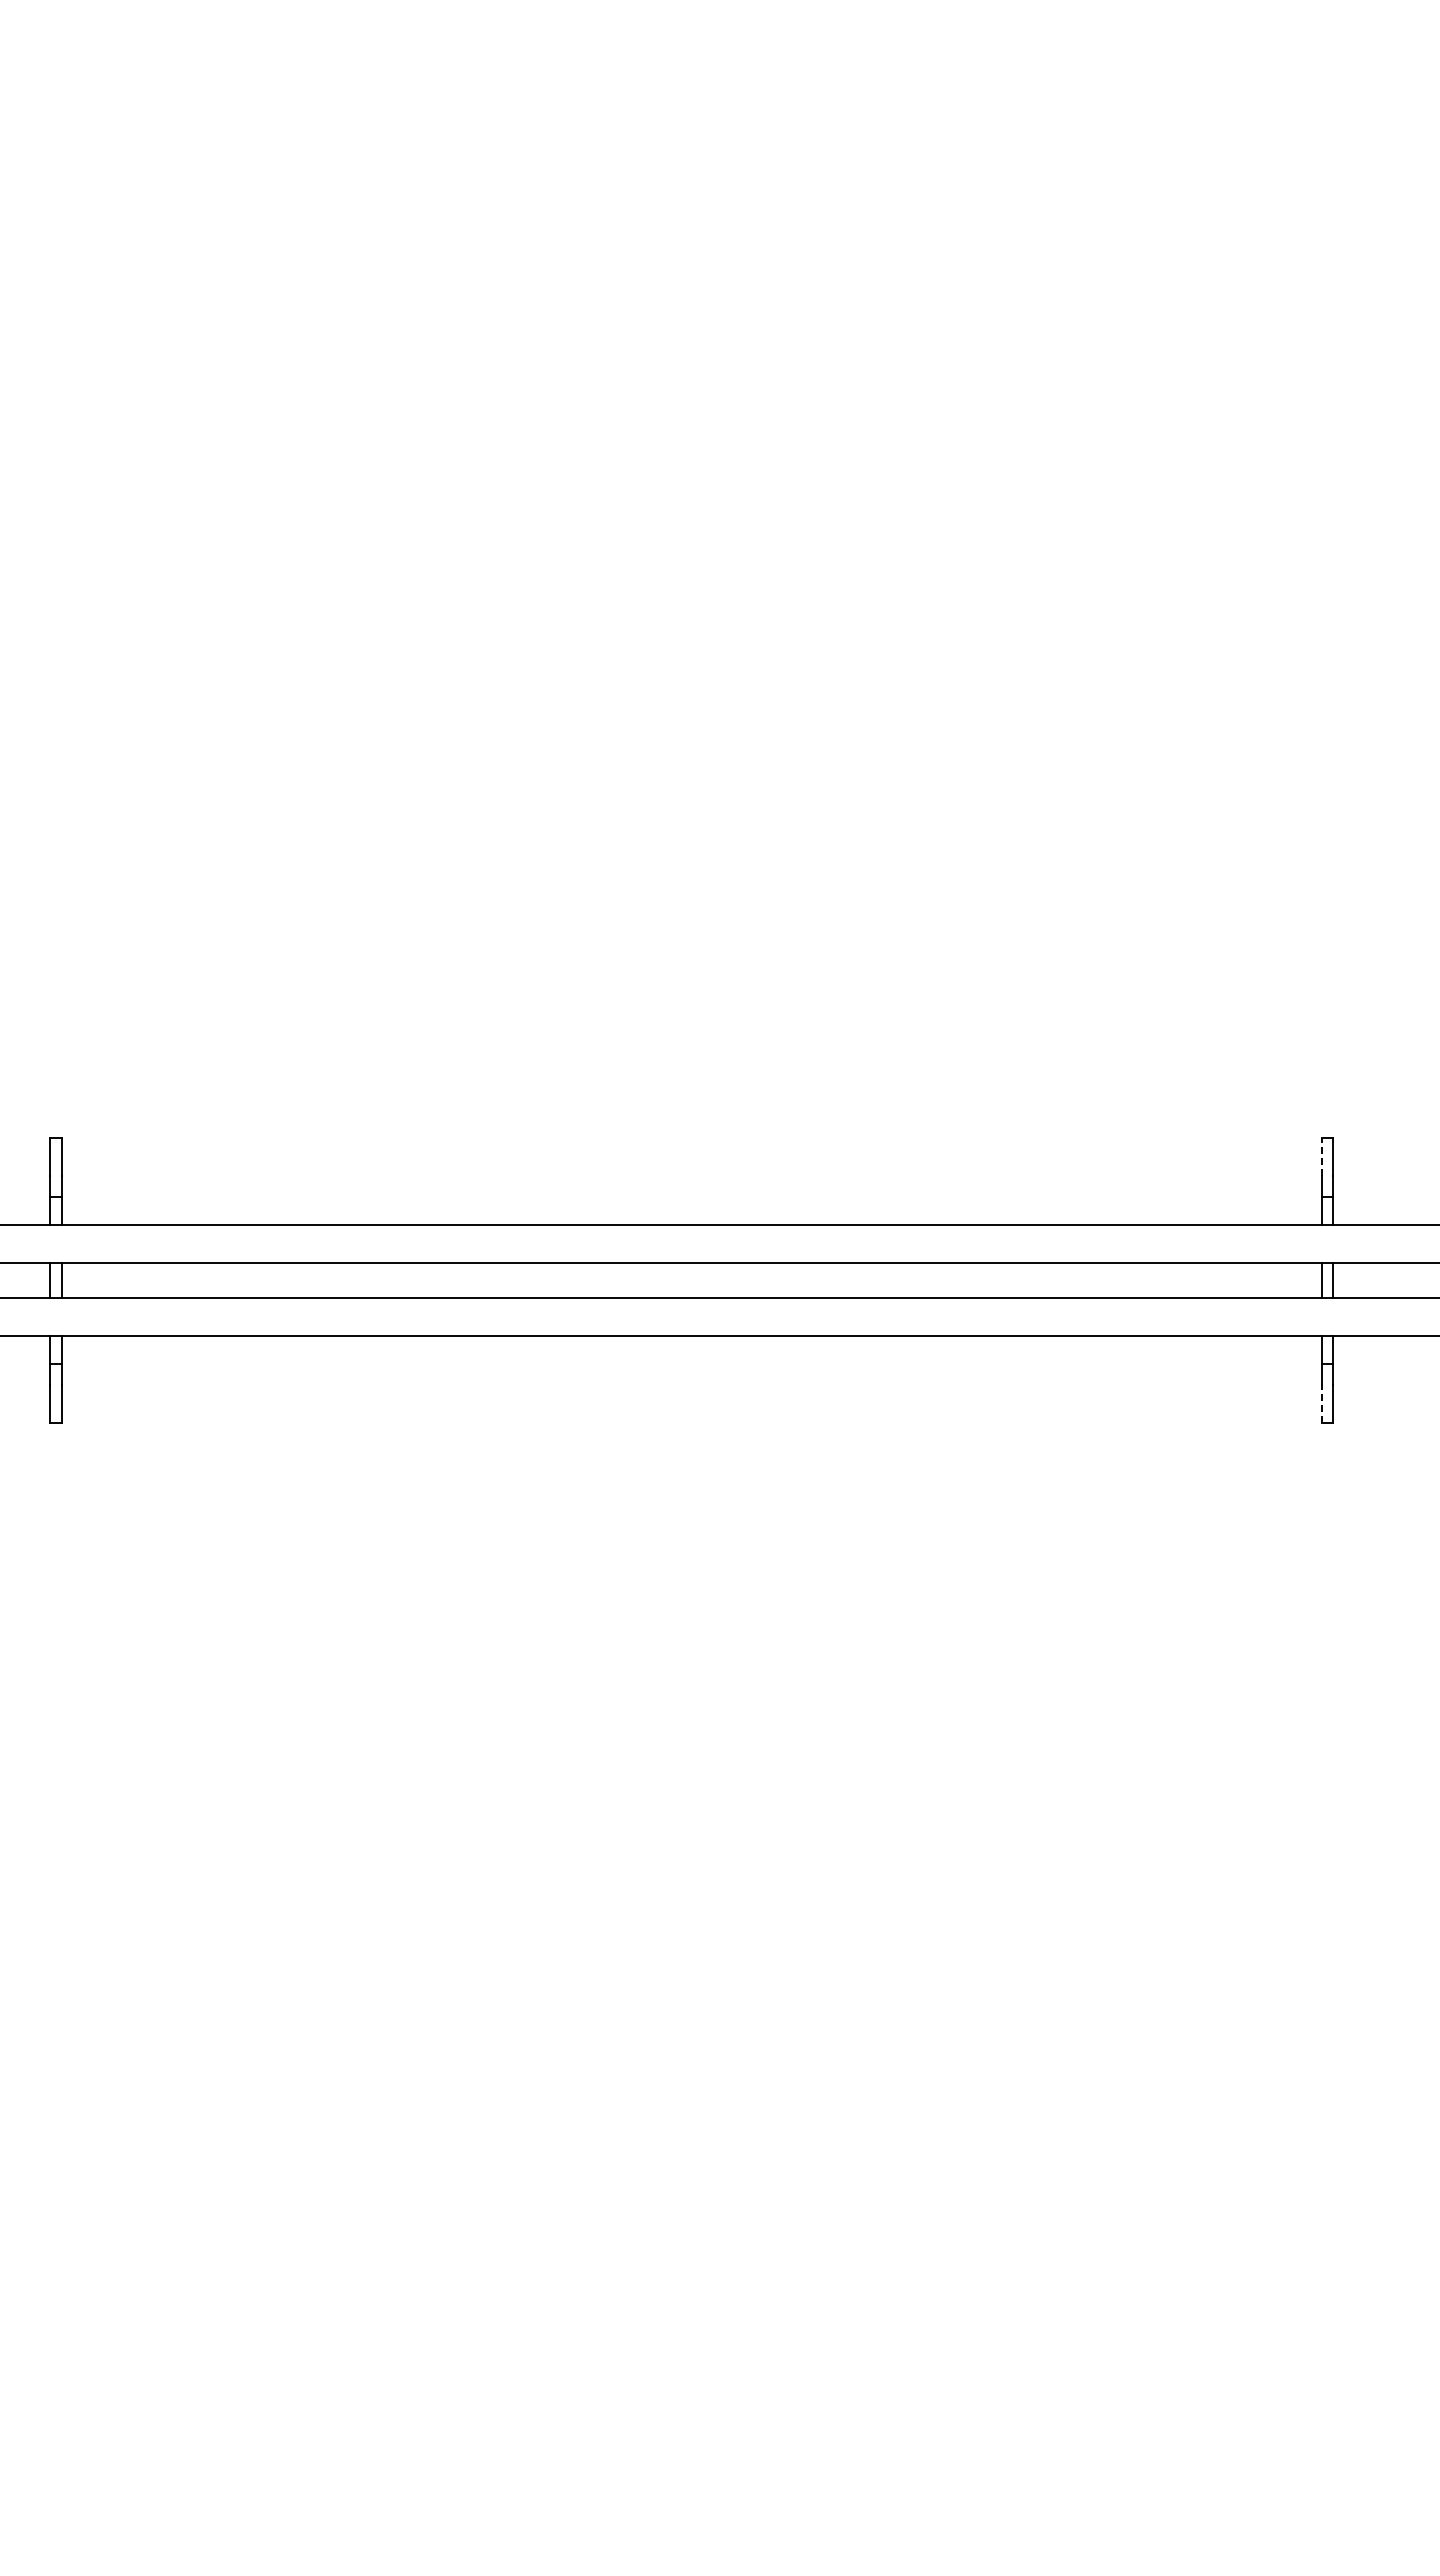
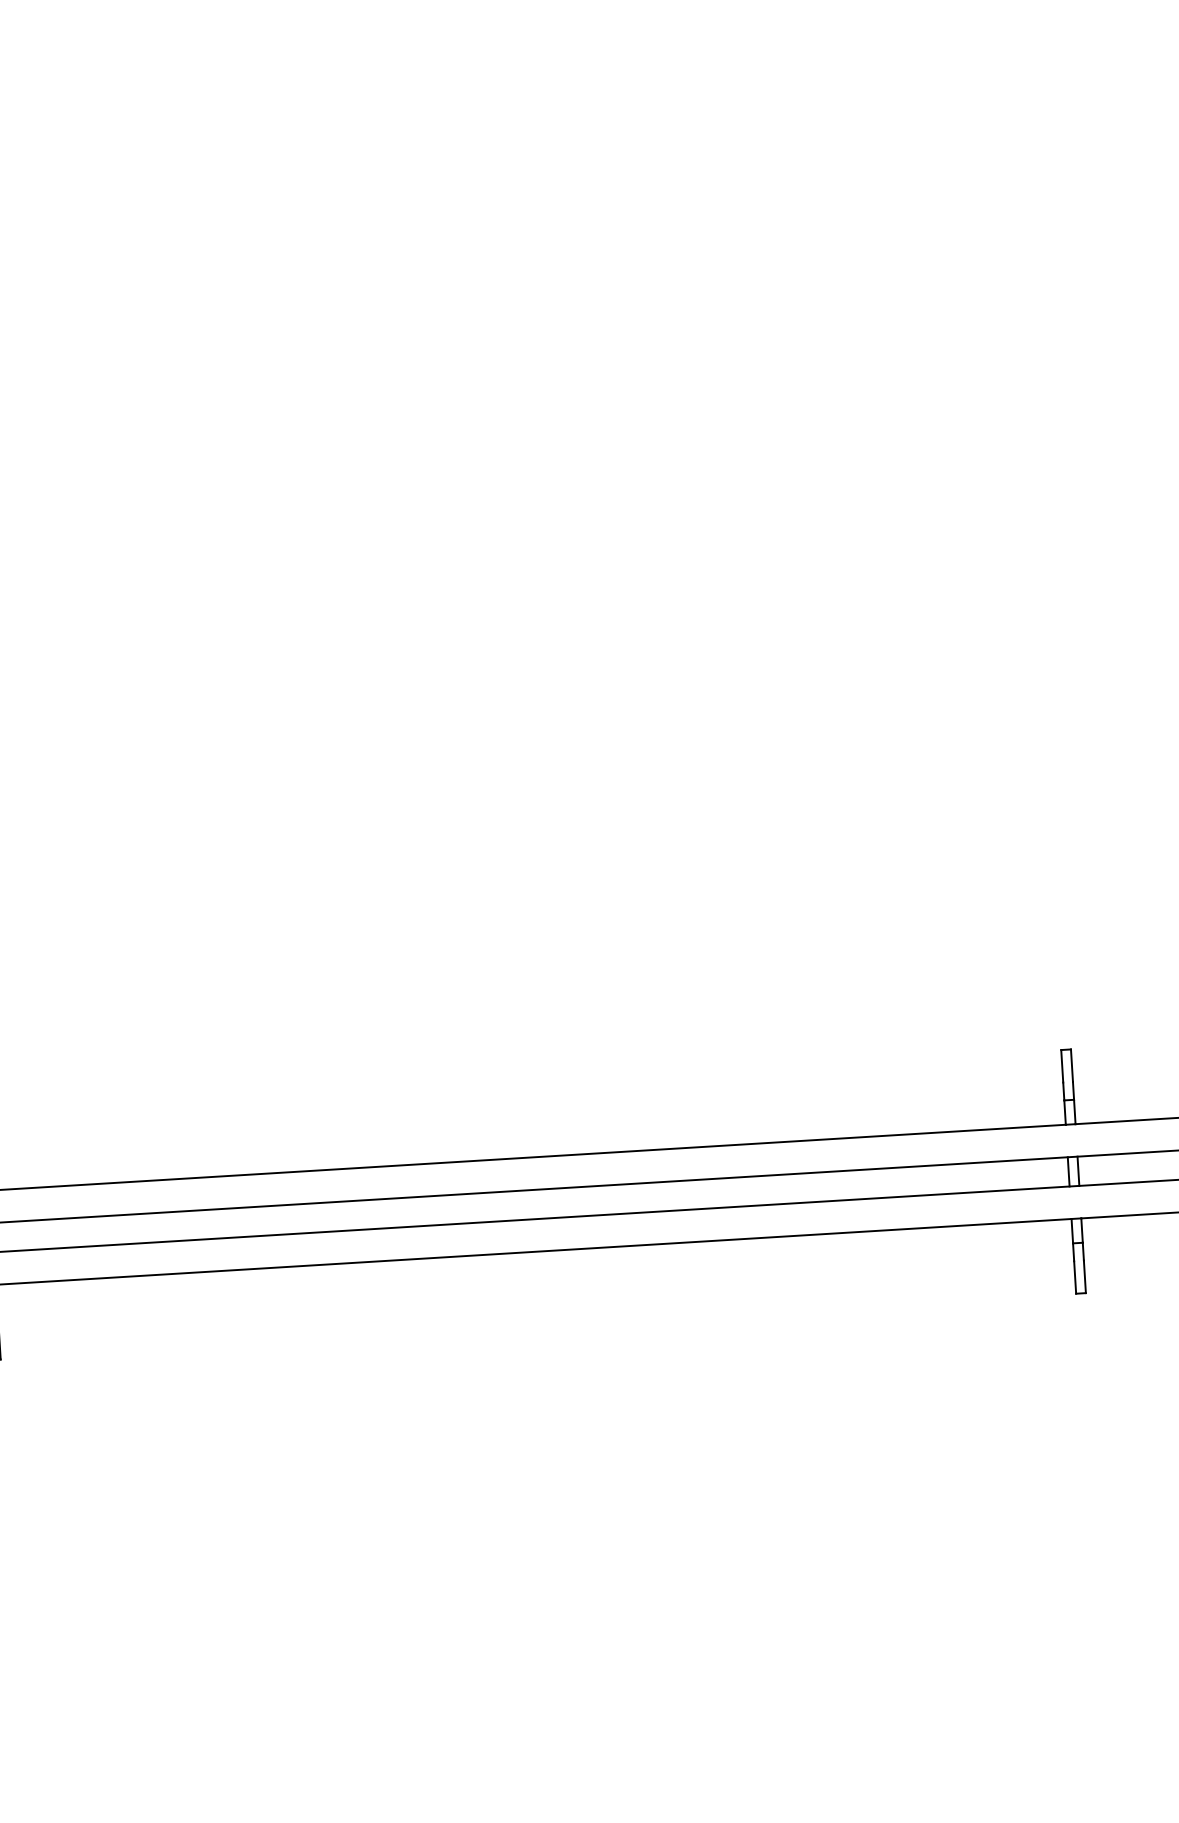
line: (1321, 1156) -> (1061, 1066), dashed -> solid
line: (1321, 1403) -> (1074, 1276), dashed -> solid

